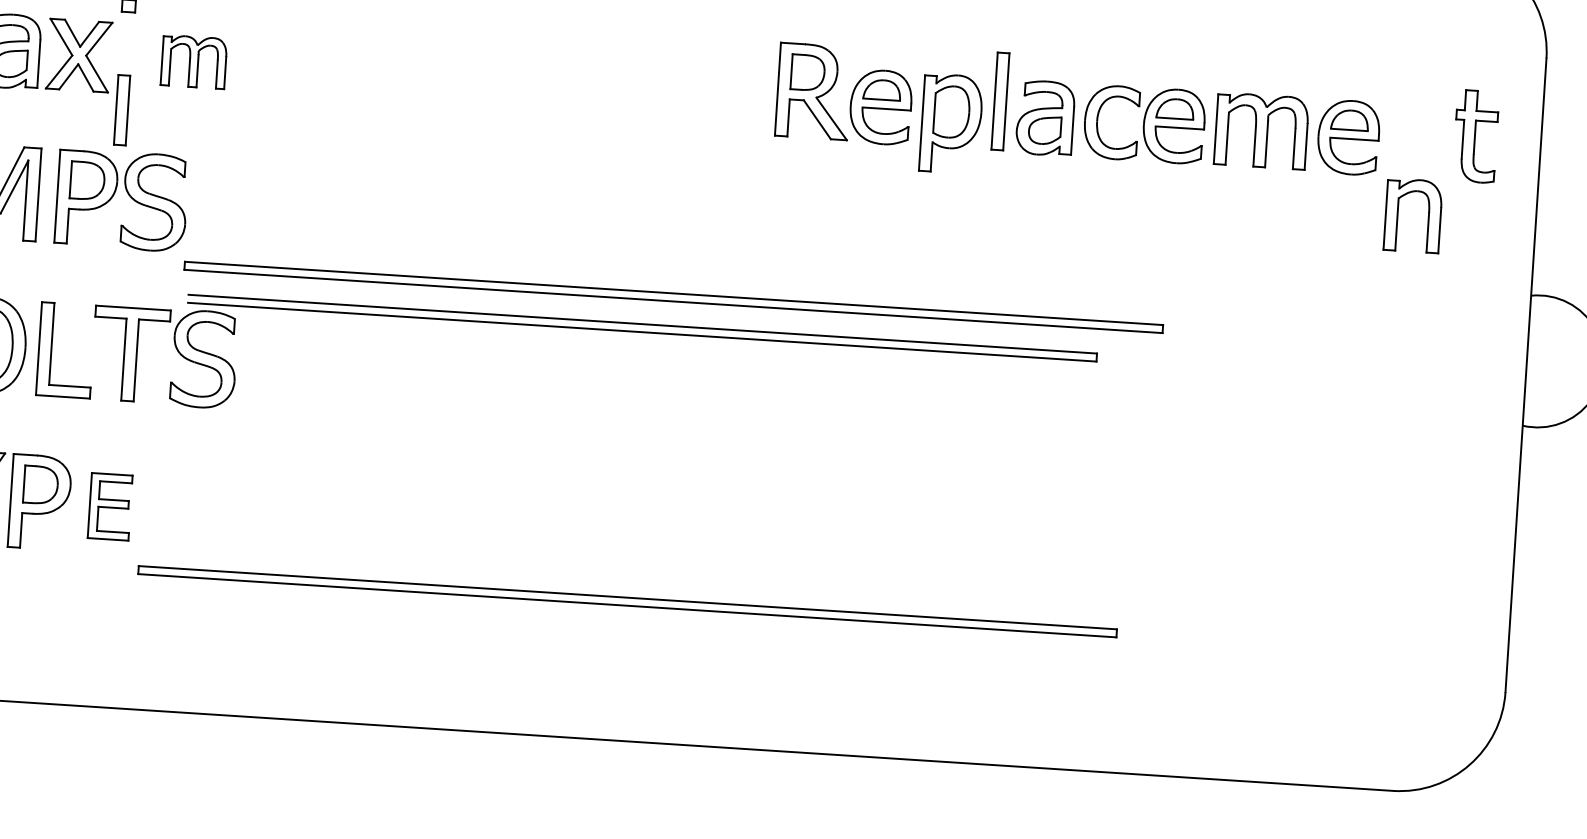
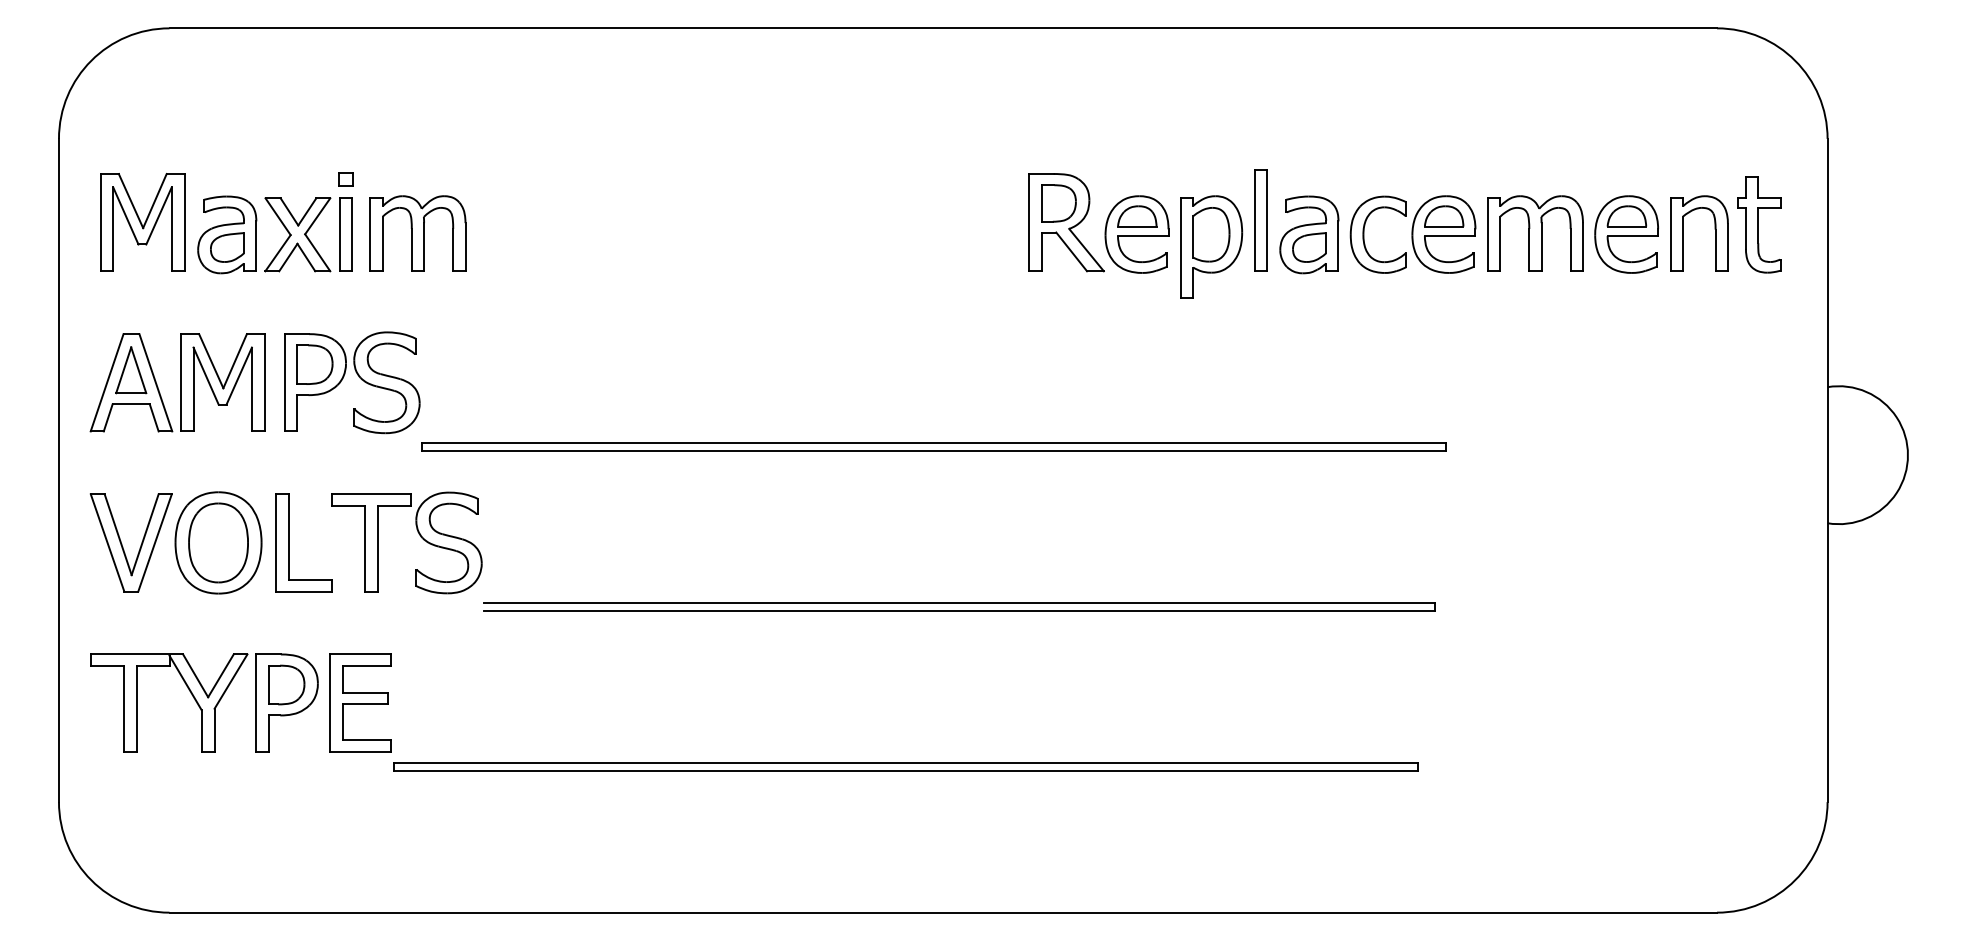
part: (193, 61) -> (417, 233), size x1.43
part: (121, 109) -> (345, 234), moved
part: (1428, 212) -> (1714, 229), moved
part: (642, 327) -> (959, 606), moved
part: (110, 506) -> (360, 702), size x1.43

